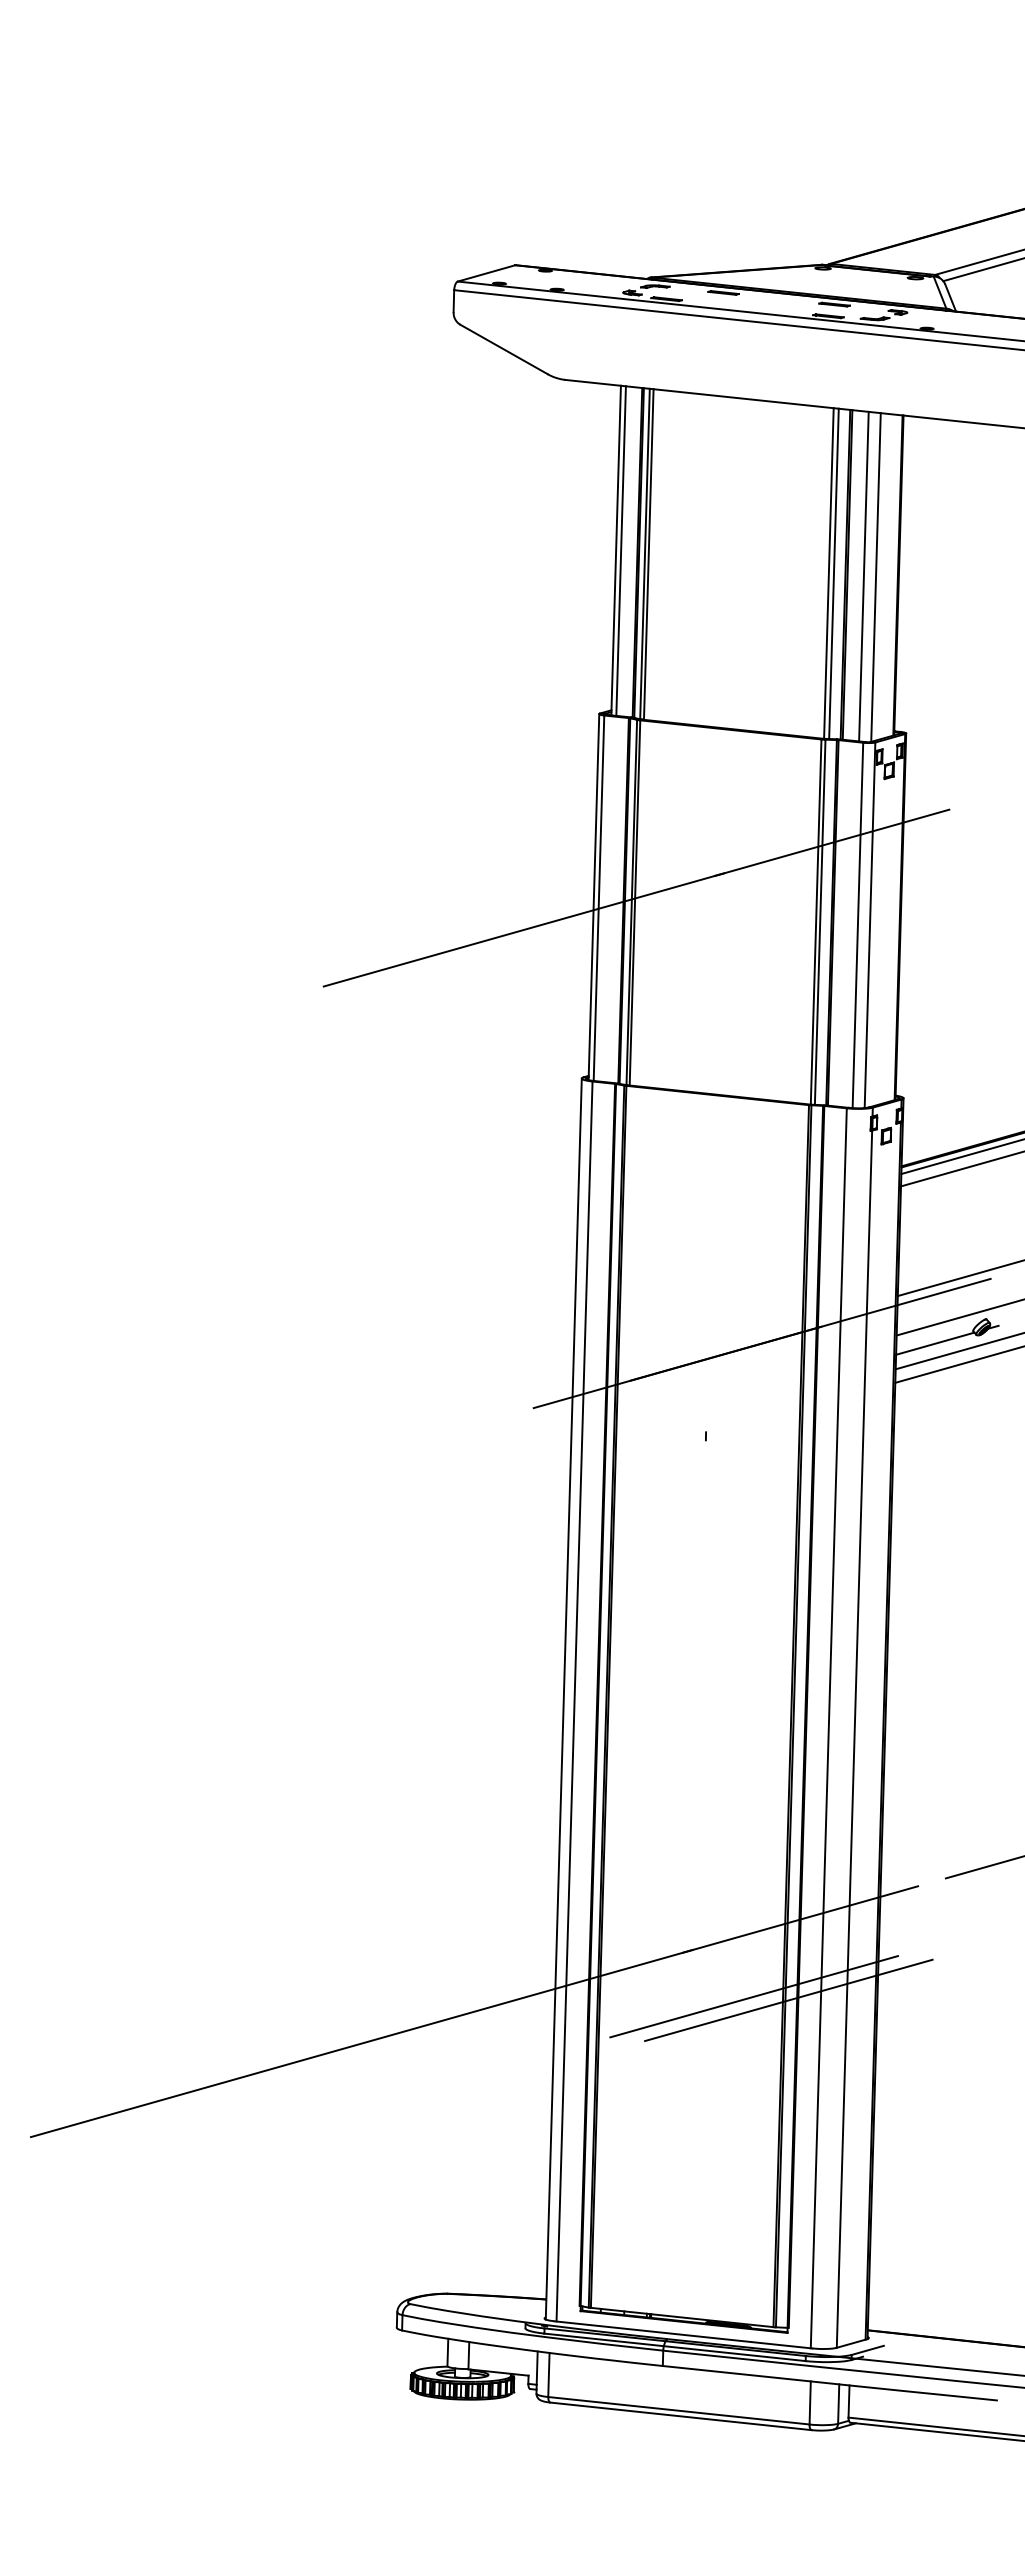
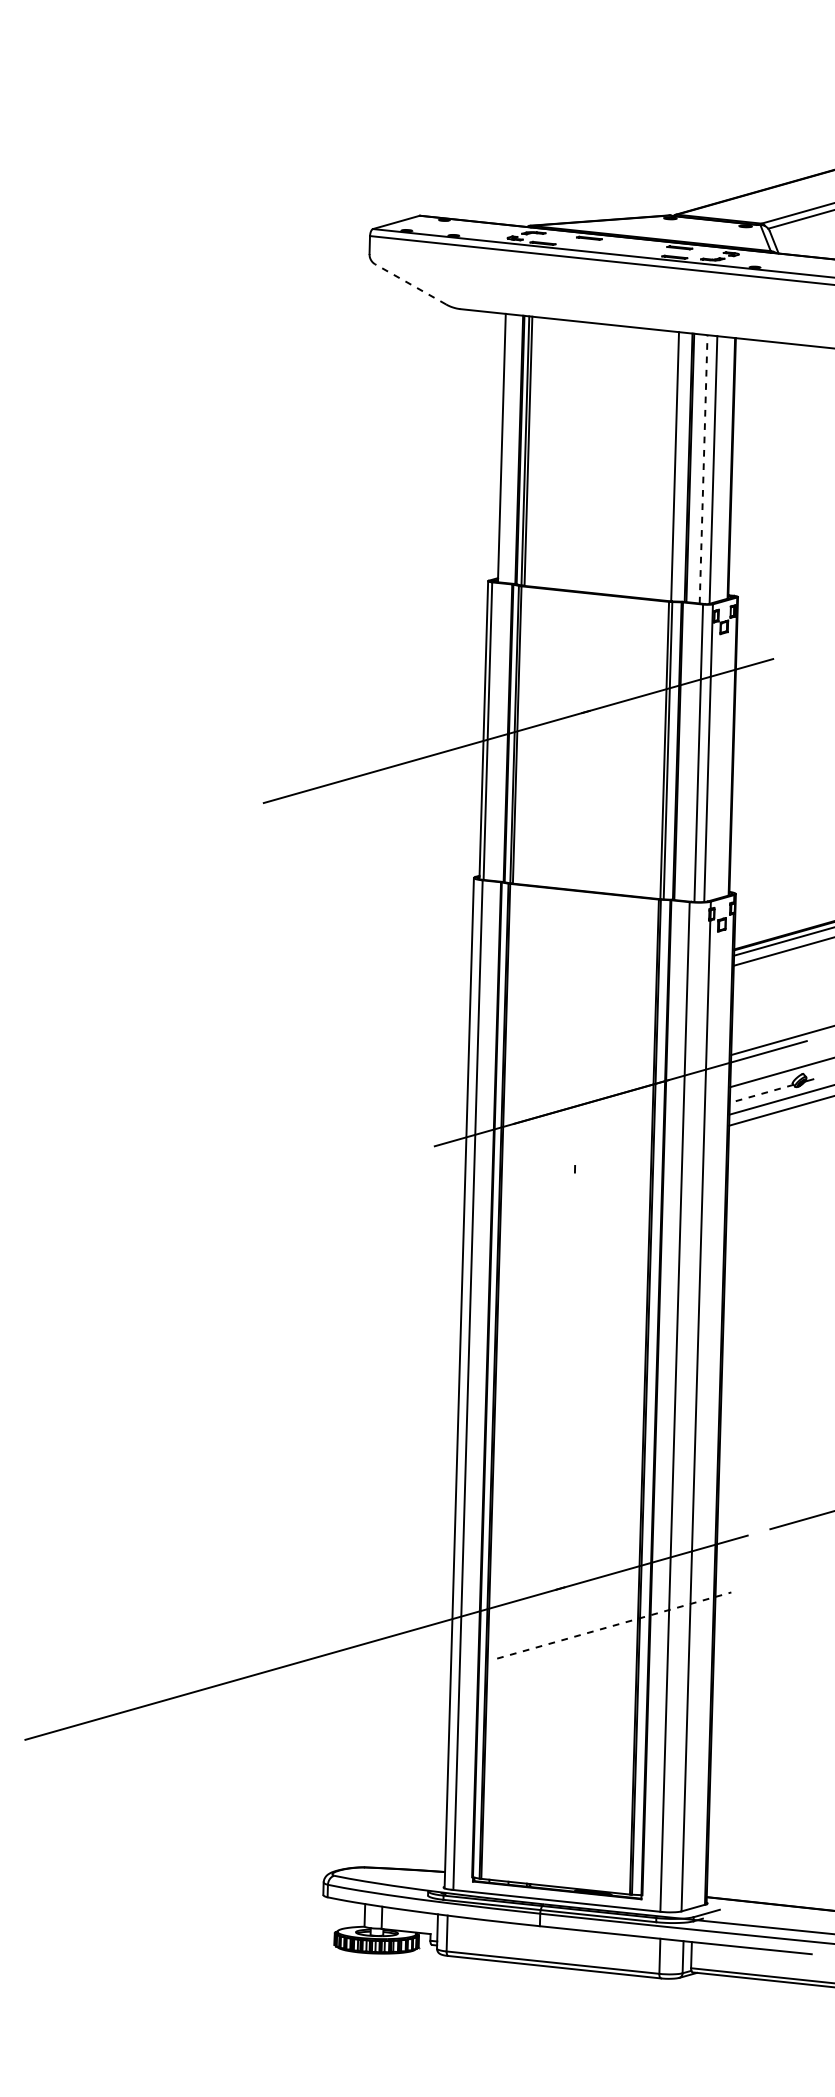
line: (503, 349) -> (410, 284), solid -> dashed
line: (620, 550) -> (505, 448), removed
line: (833, 573) -> (678, 466), removed
line: (863, 576) -> (703, 469), solid -> dashed
line: (935, 1343) -> (761, 1093), solid -> dashed
line: (754, 1996) -> (614, 1625), solid -> dashed
line: (788, 2000) -> (642, 1628), removed

